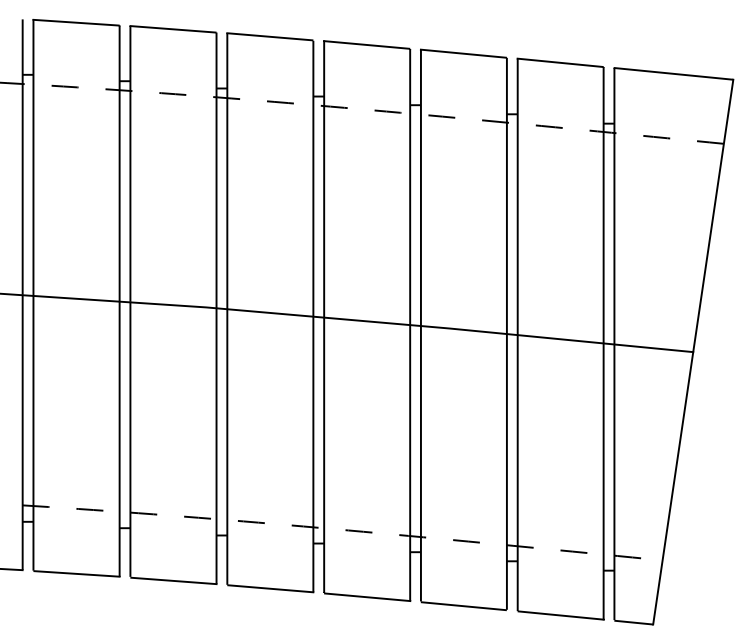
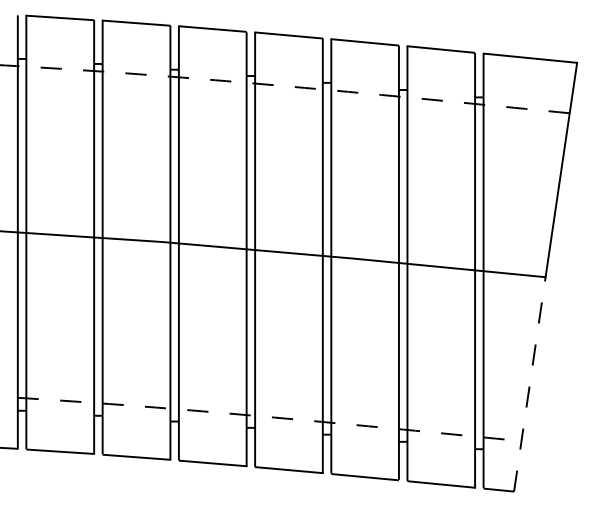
line: (672, 487) -> (529, 383), solid -> dashed

